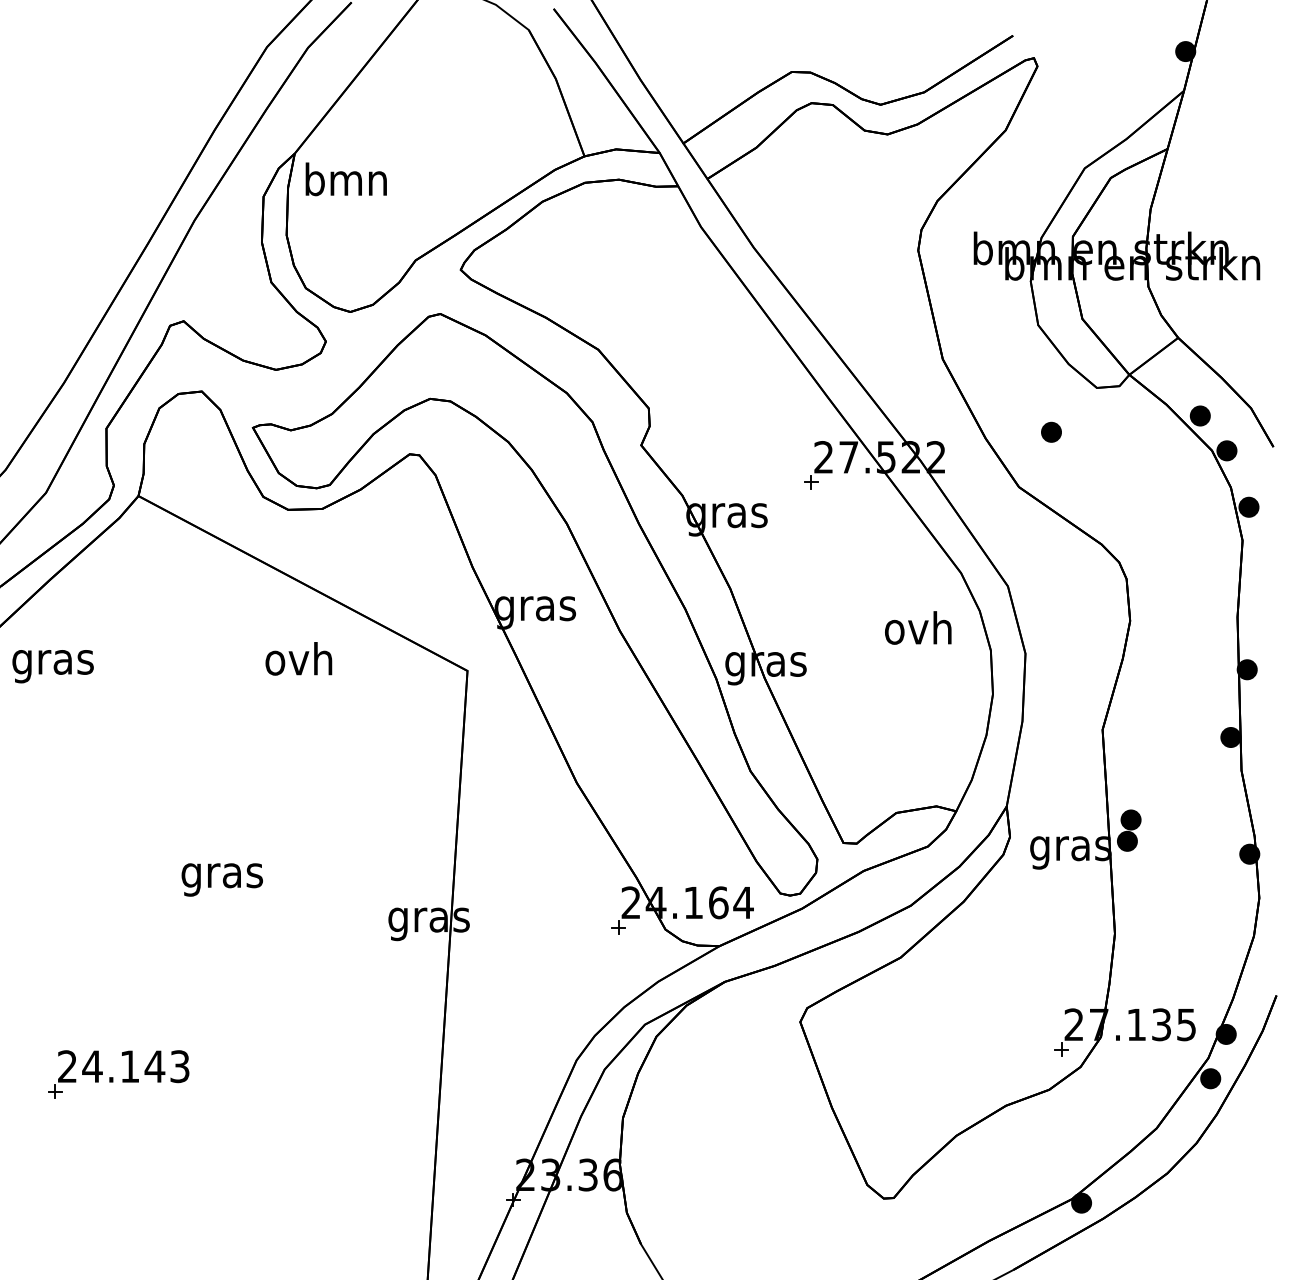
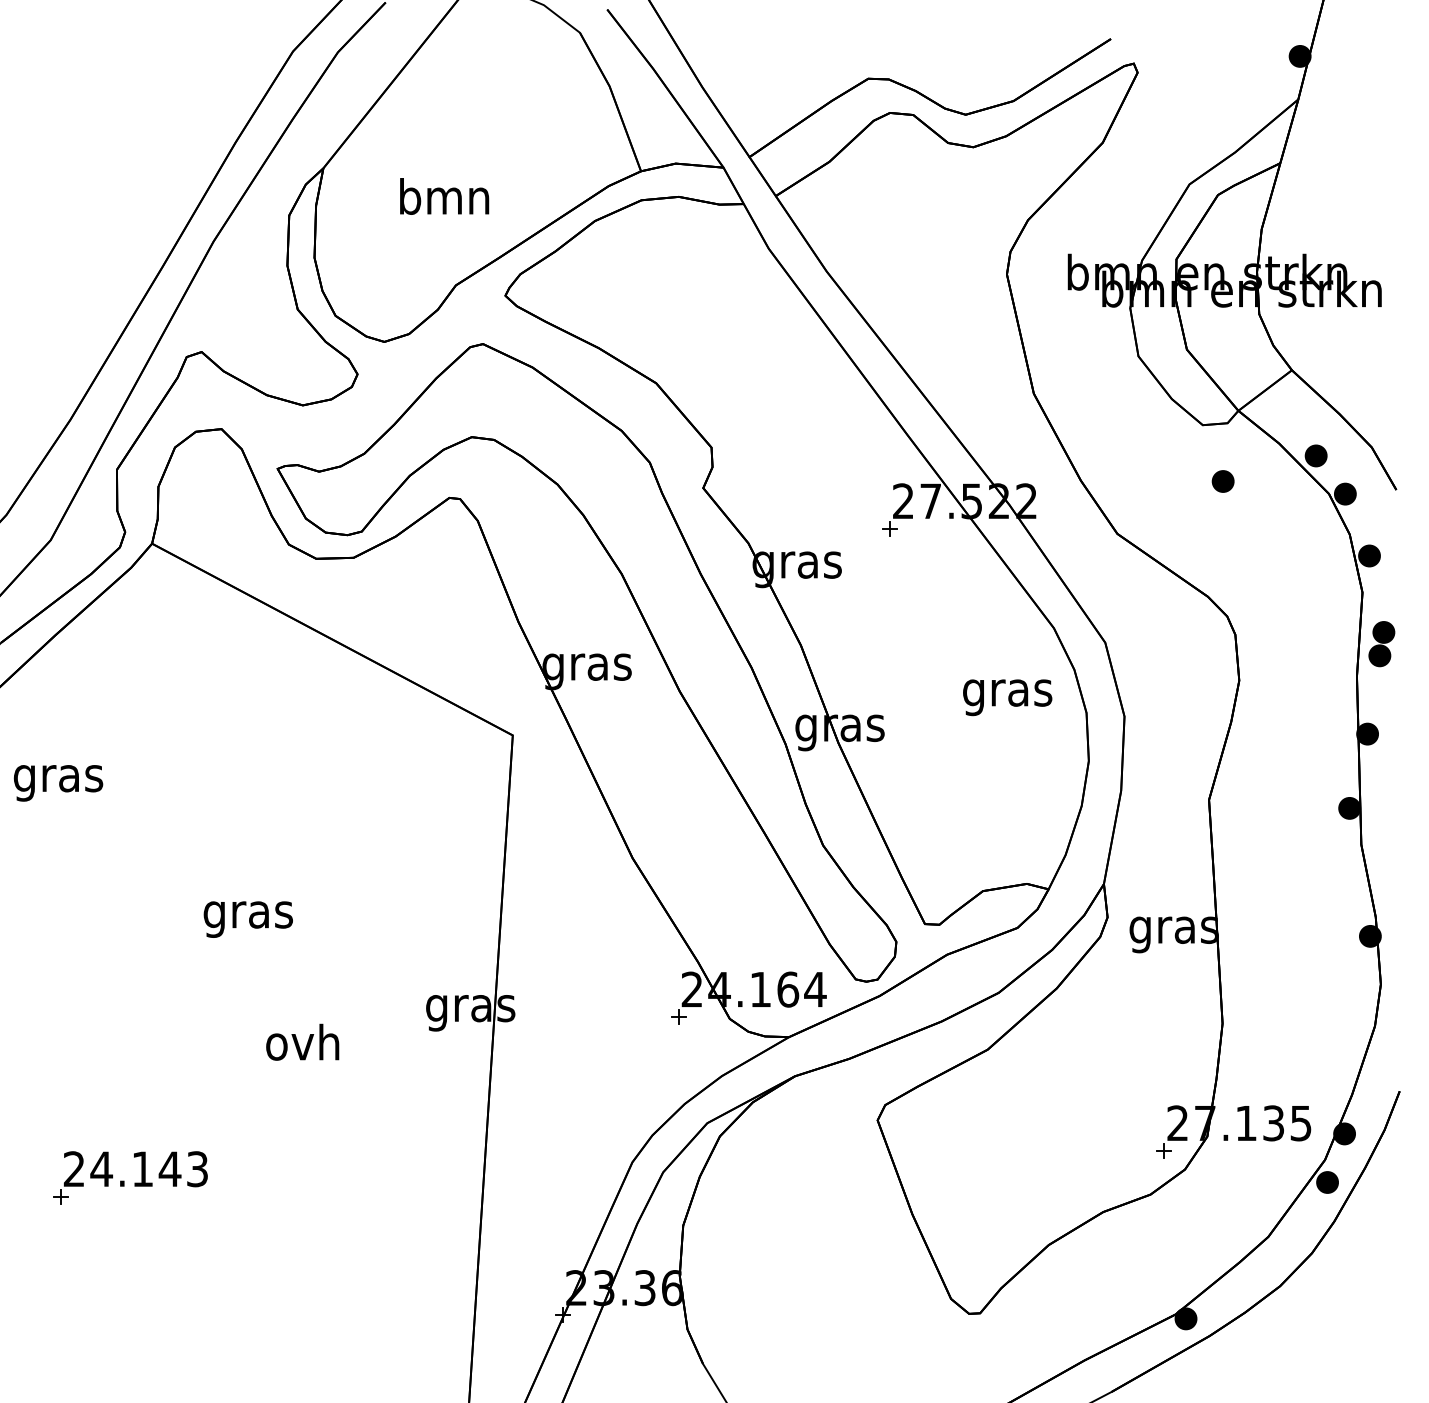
text: (345, 179) -> (443, 196), moved
part: (1051, 431) -> (1223, 480), moved
text: (918, 632) -> (1007, 693), ovh -> gras
text: (298, 658) -> (302, 1041), moved
text: (52, 666) -> (57, 783), moved
part: (1129, 830) -> (1382, 643), moved
text: (221, 879) -> (247, 919), moved

